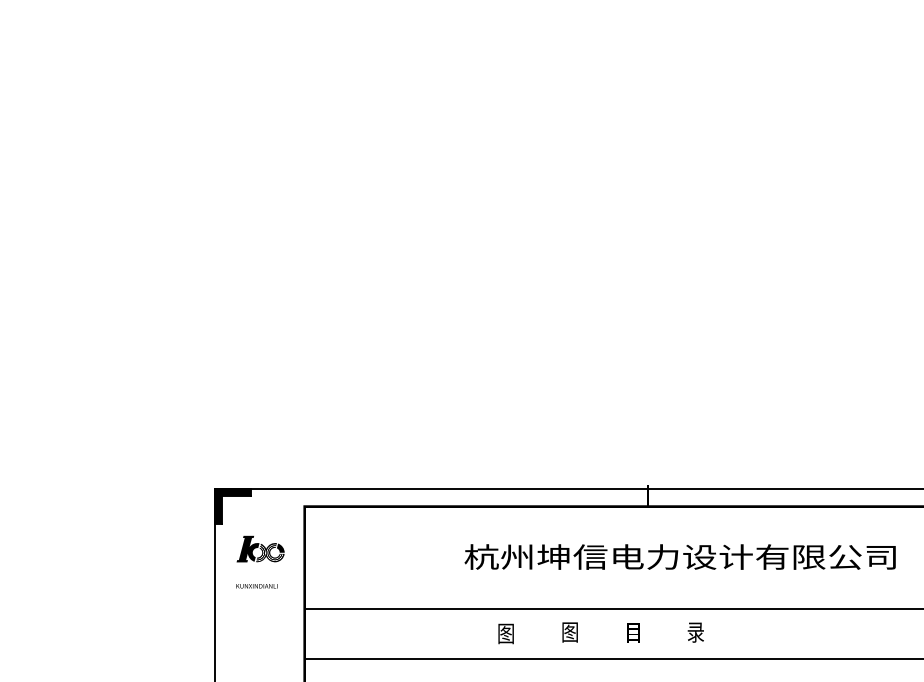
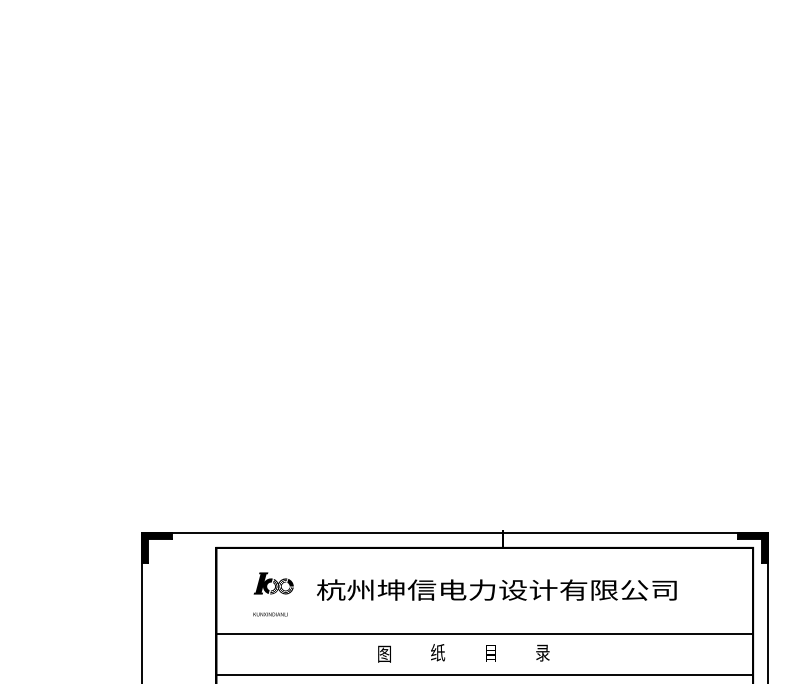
text: (679, 556) -> (496, 589), moved
text: (260, 562) -> (273, 594), moved
text: (570, 631) -> (438, 652), 图 -> 纸

